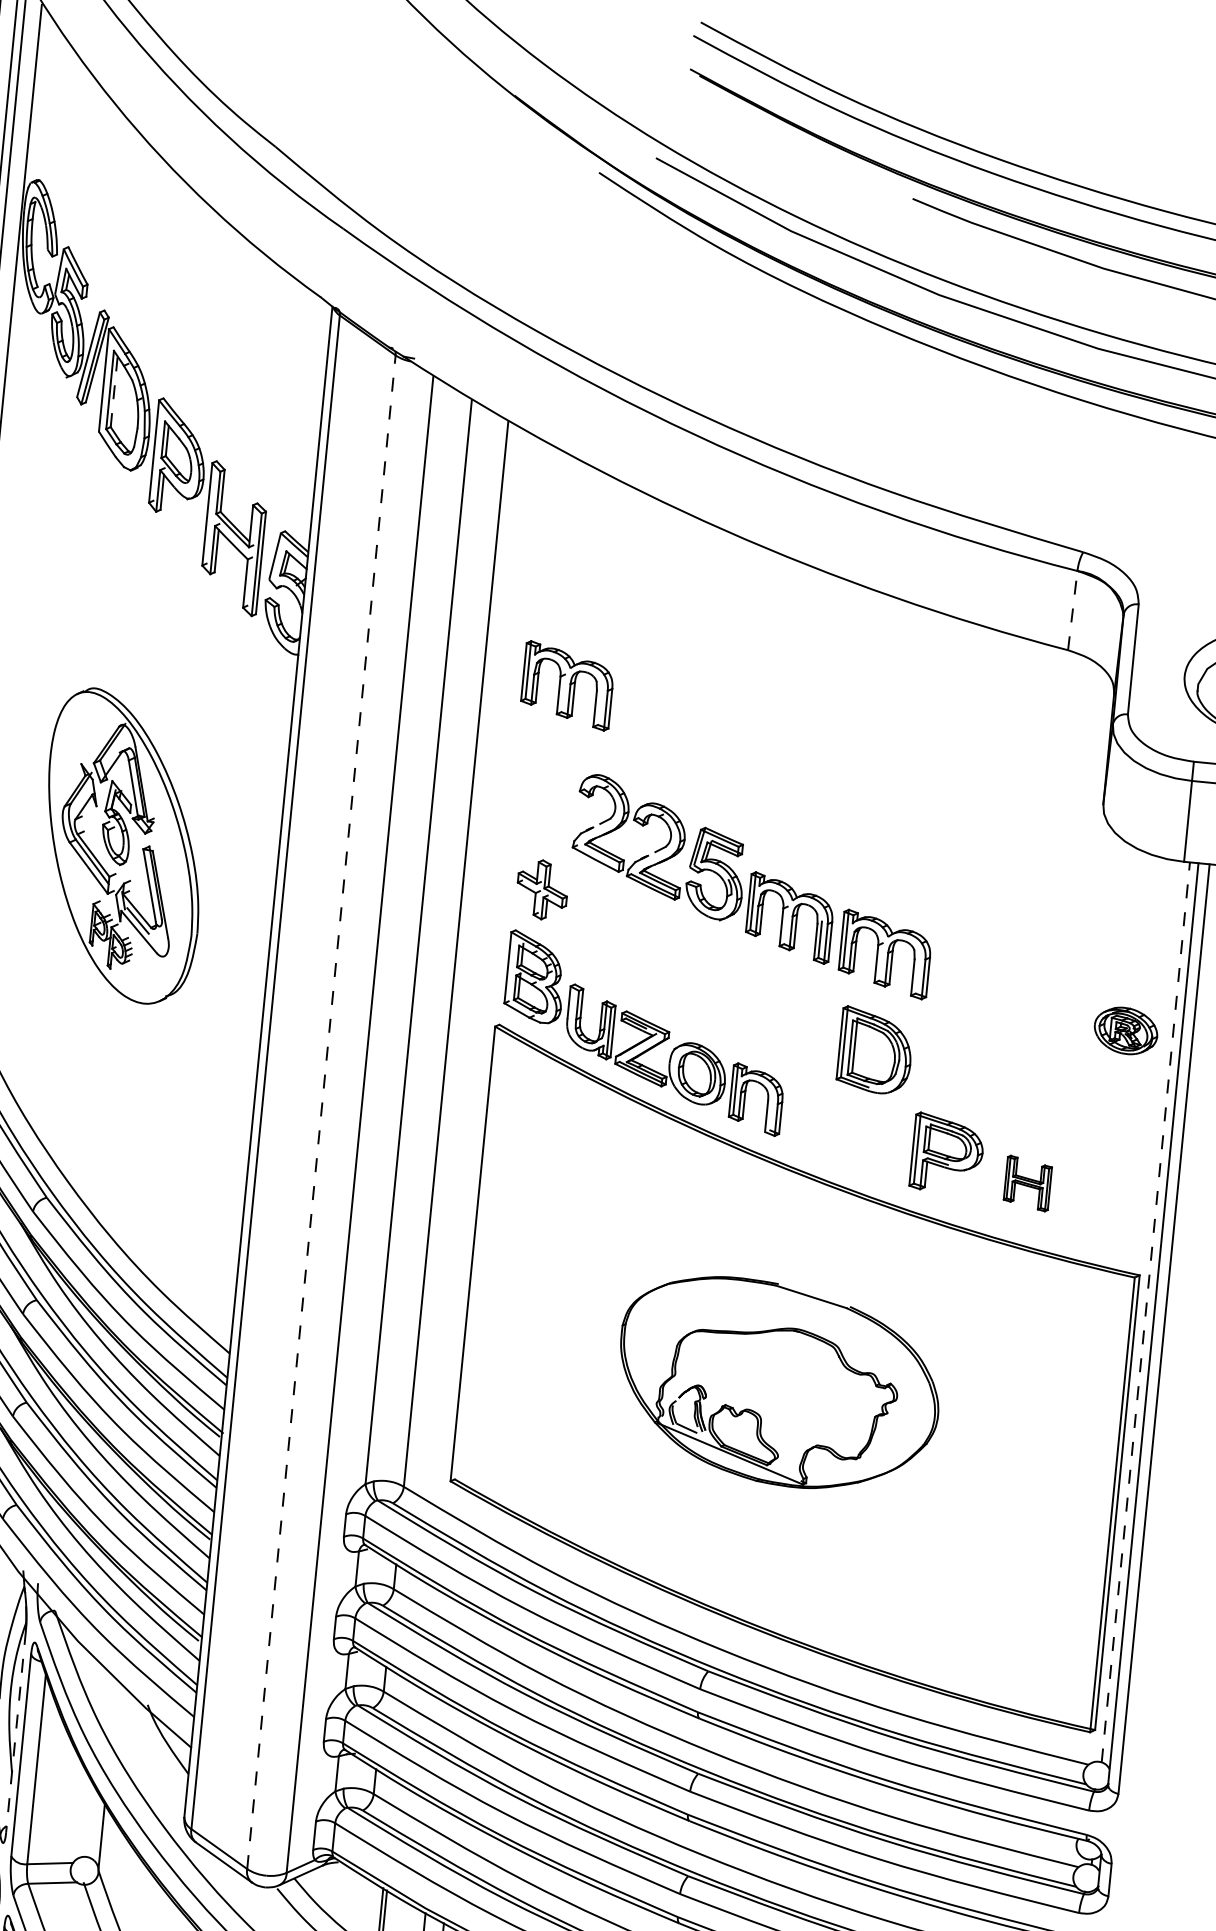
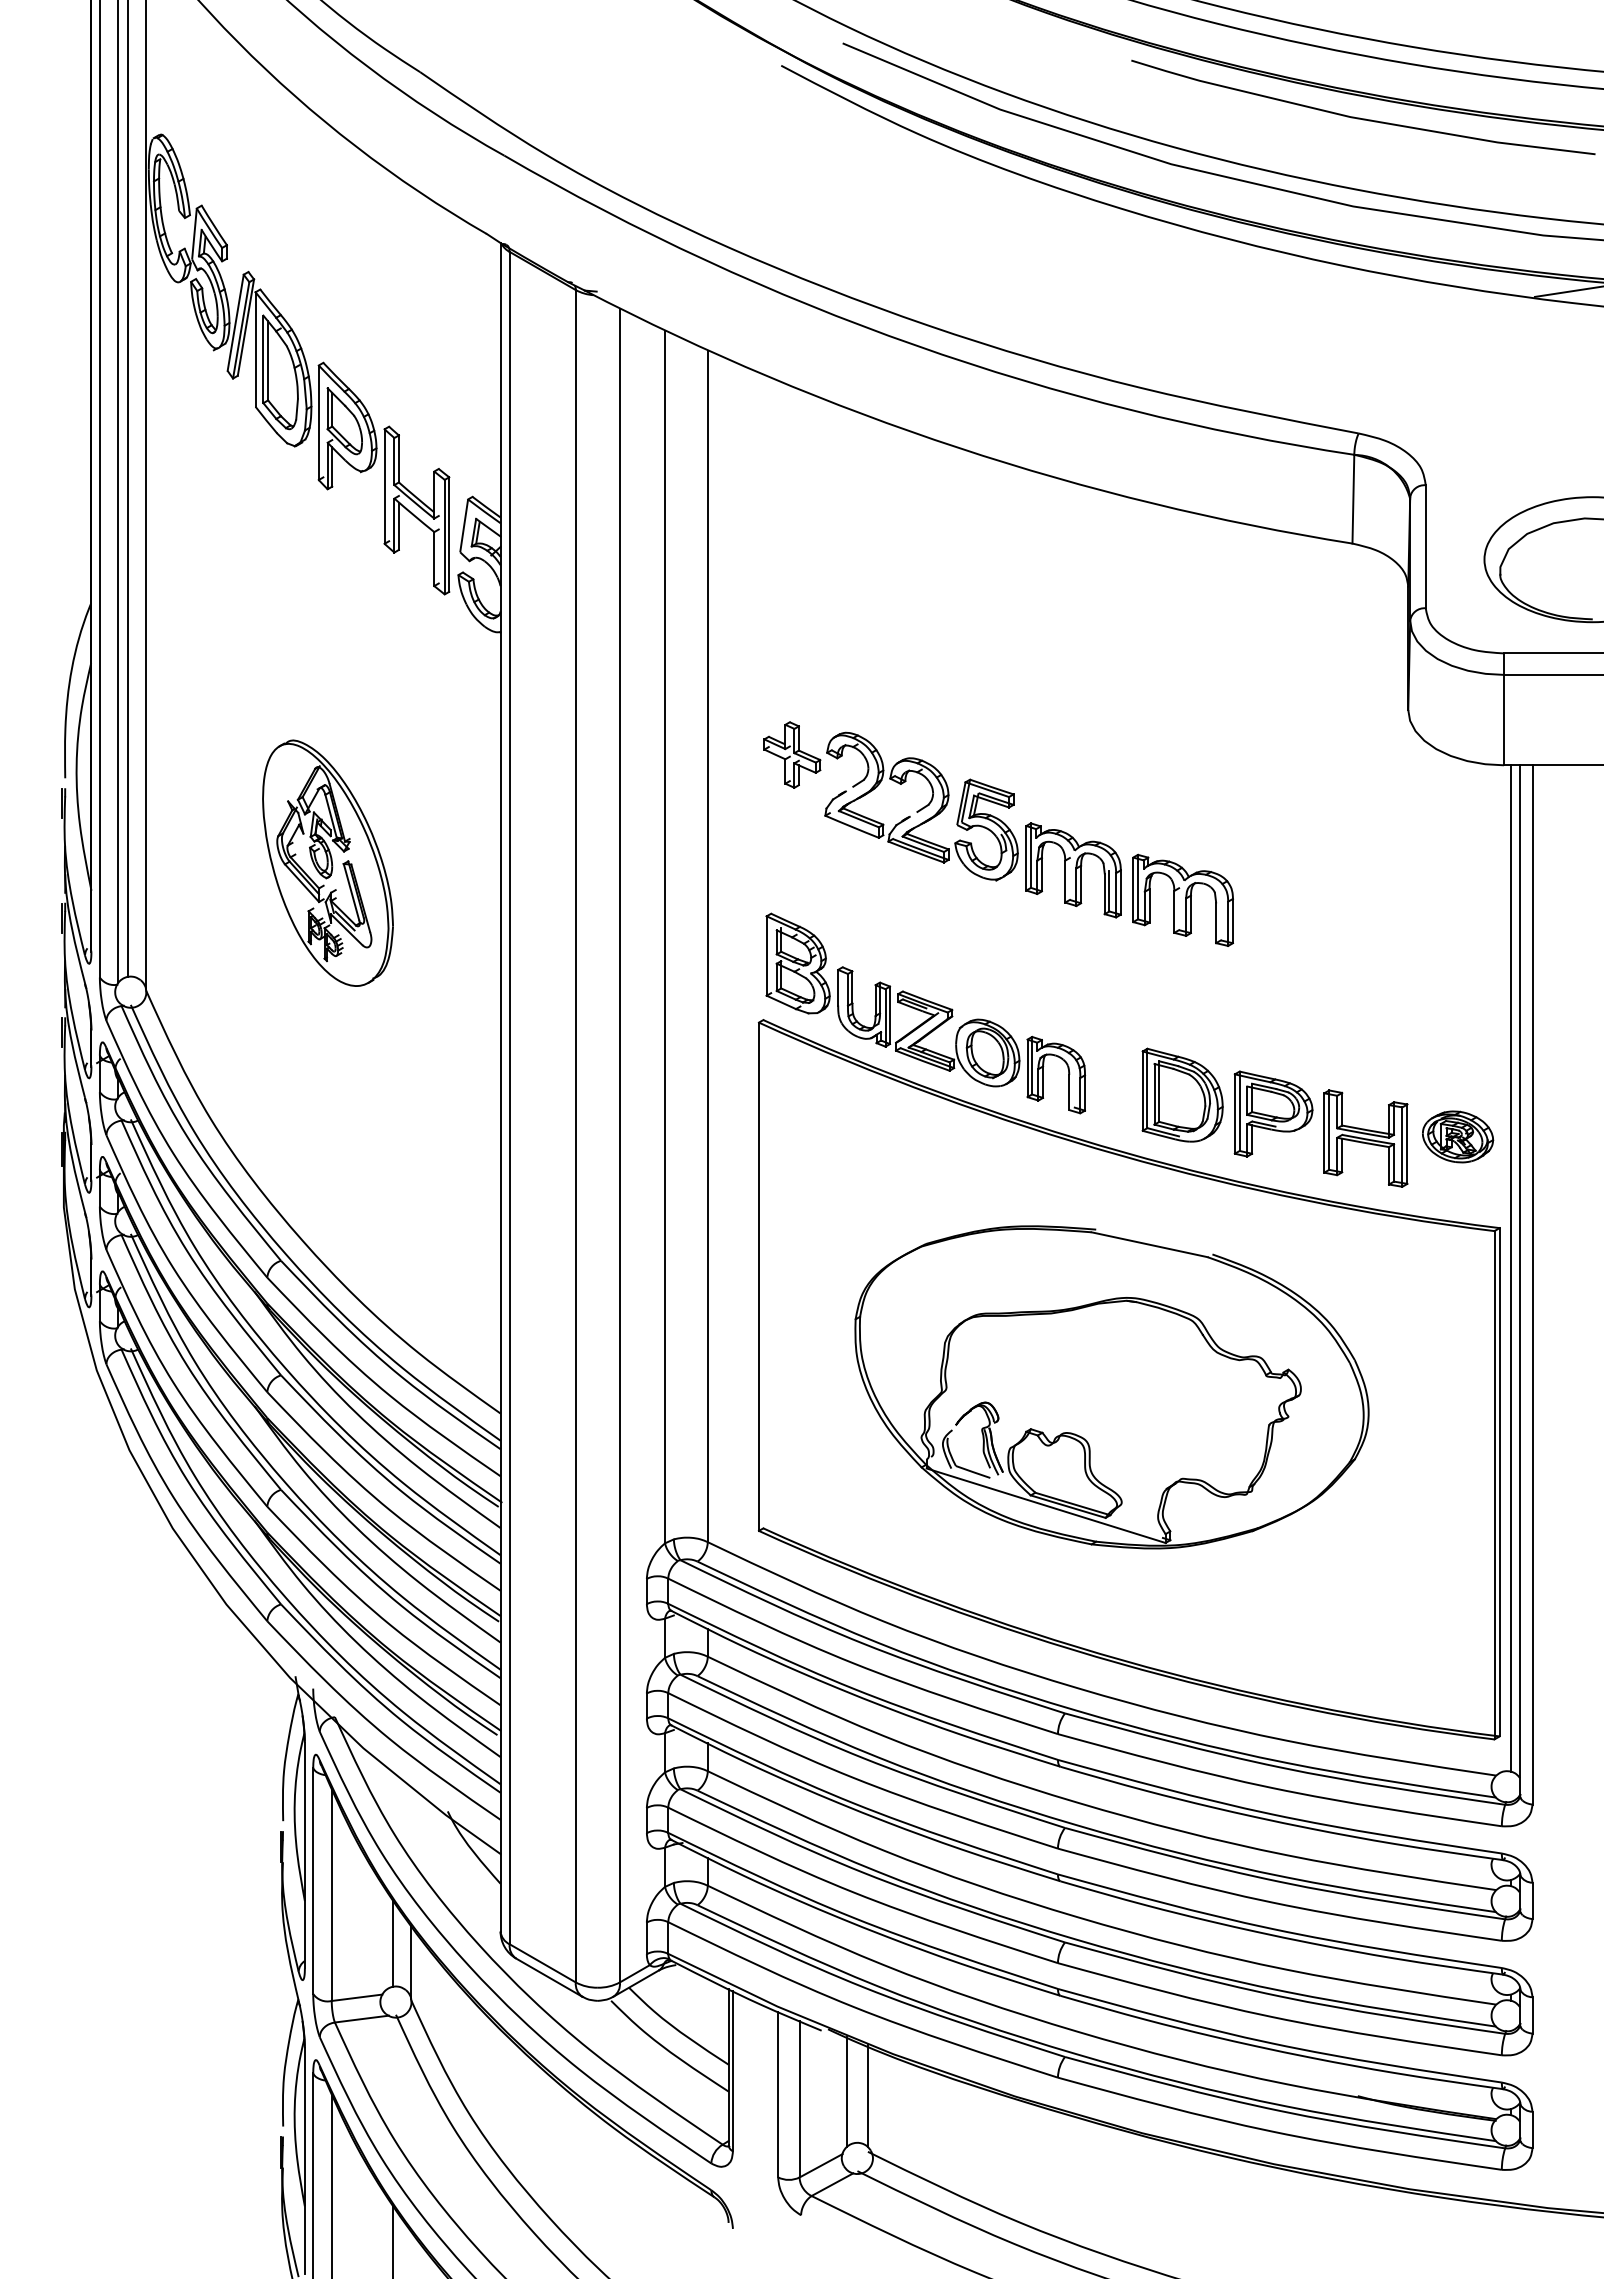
line: (114, 391) -> (268, 360), dashed -> solid
line: (1072, 609) -> (1353, 498), dashed -> solid
part: (567, 685) -> (801, 636), removed
part: (123, 845) -> (327, 862), size x0.71
part: (542, 889) -> (792, 754), moved
part: (1126, 1030) -> (1458, 1136), moved
part: (875, 1050) -> (1182, 1094), moved
line: (321, 1111) -> (575, 1135), dashed -> solid
part: (1027, 1183) -> (1365, 1138), size x1.67
line: (1145, 1311) -> (1510, 1267), dashed -> solid
part: (778, 1383) -> (1111, 1387), size x1.43
line: (15, 1731) -> (304, 1855), dashed -> solid
line: (86, 1818) -> (392, 1943), added

